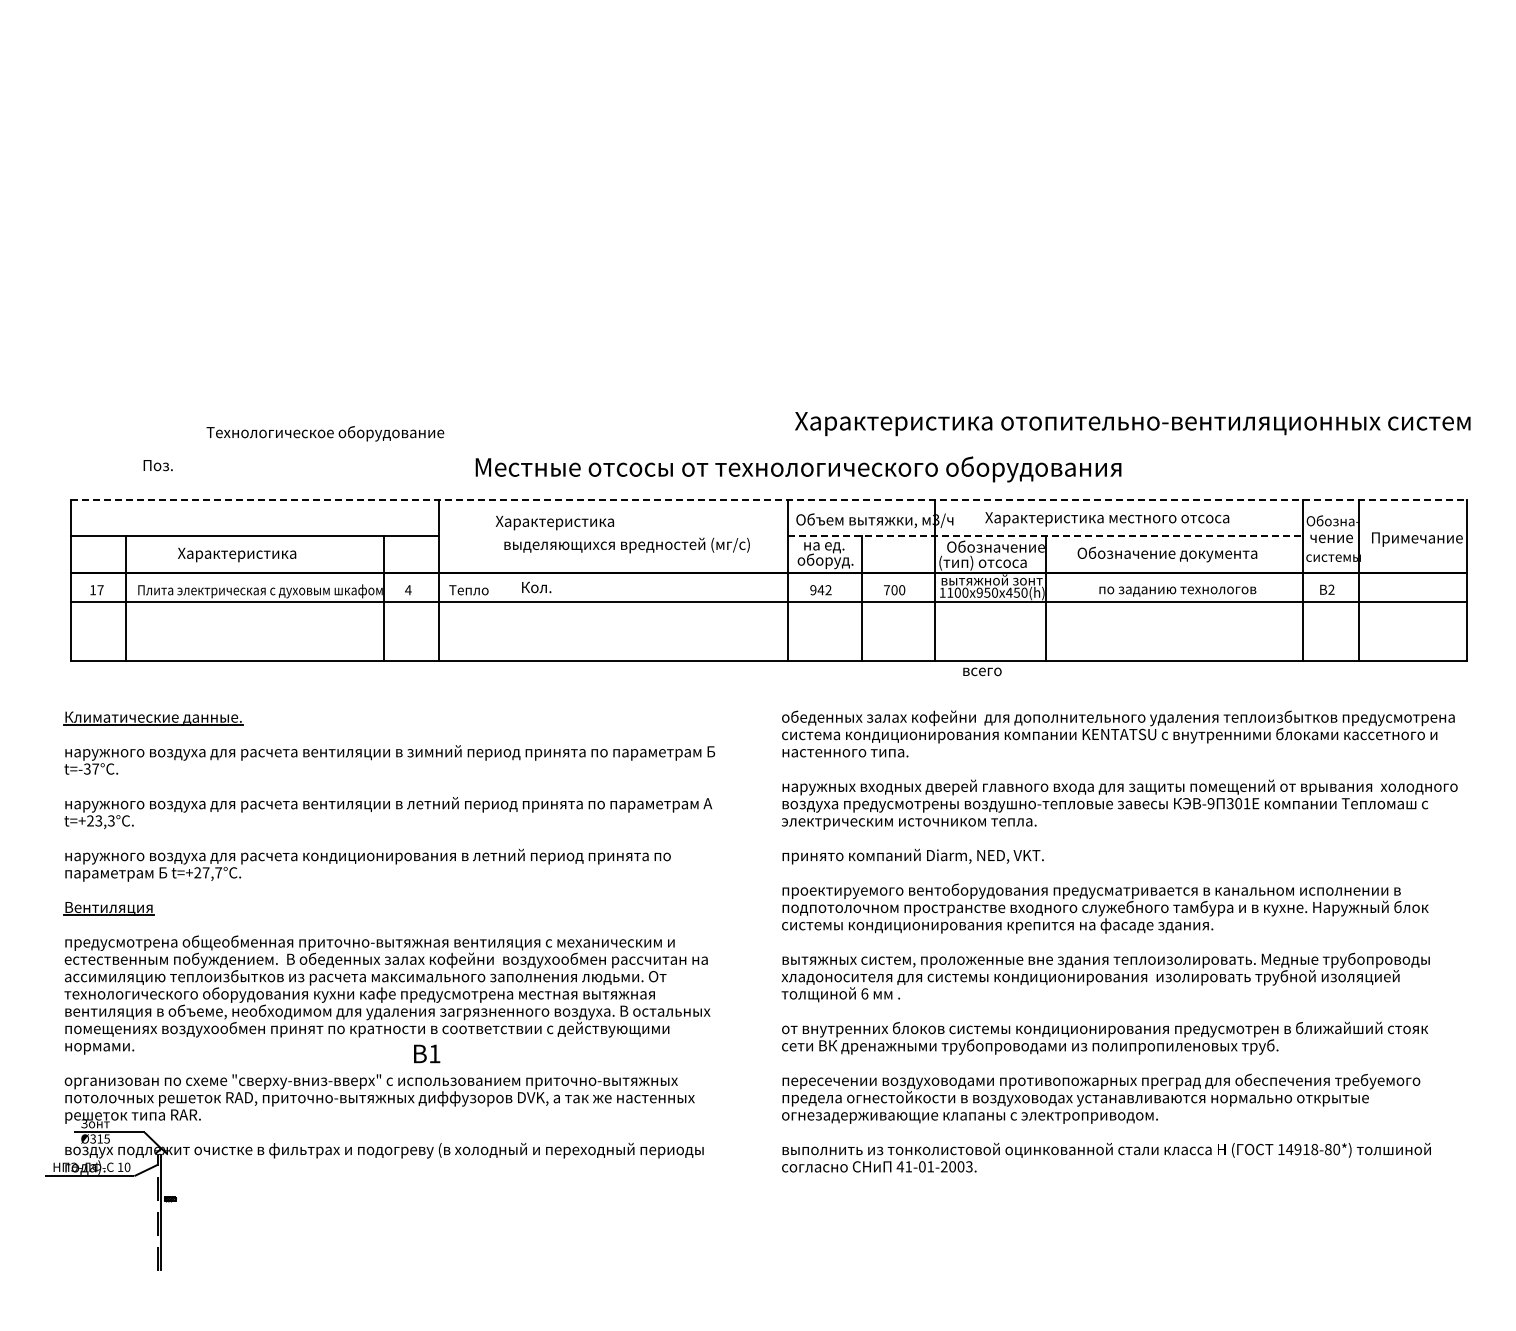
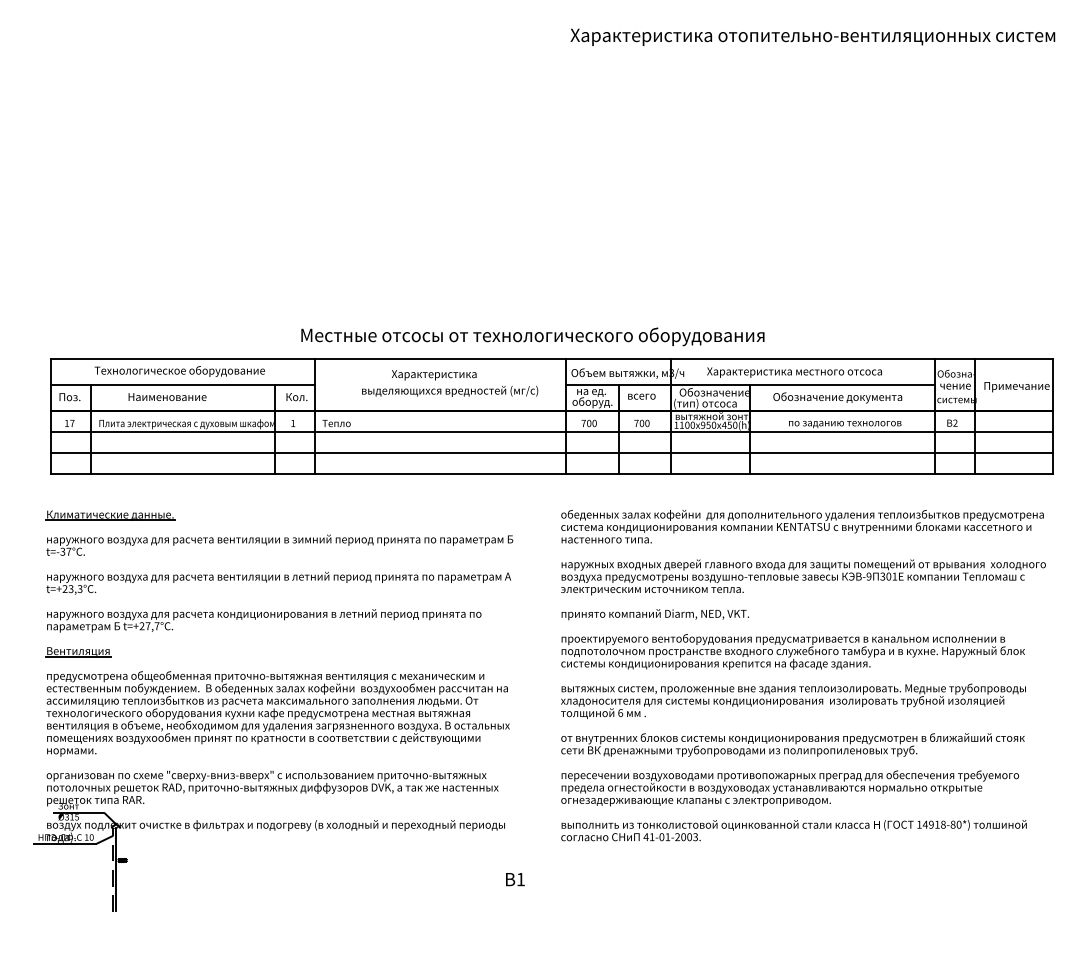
text: (1132, 424) -> (812, 37), moved
text: (325, 433) -> (179, 371), moved
text: (157, 465) -> (69, 397), moved
text: (798, 469) -> (532, 336), moved
line: (769, 500) -> (552, 359), dashed -> solid
text: (554, 522) -> (433, 374), moved
line: (1045, 536) -> (750, 384), dashed -> solid
text: (237, 554) -> (170, 397), Характеристика -> Наименование
text: (536, 587) -> (296, 397), moved
text: (408, 590) -> (293, 423), 4 -> 1
text: (820, 590) -> (588, 423), 942 -> 700
line: (768, 631) -> (551, 453), added
text: (982, 671) -> (641, 396), moved
text: (427, 1053) -> (515, 879), moved

